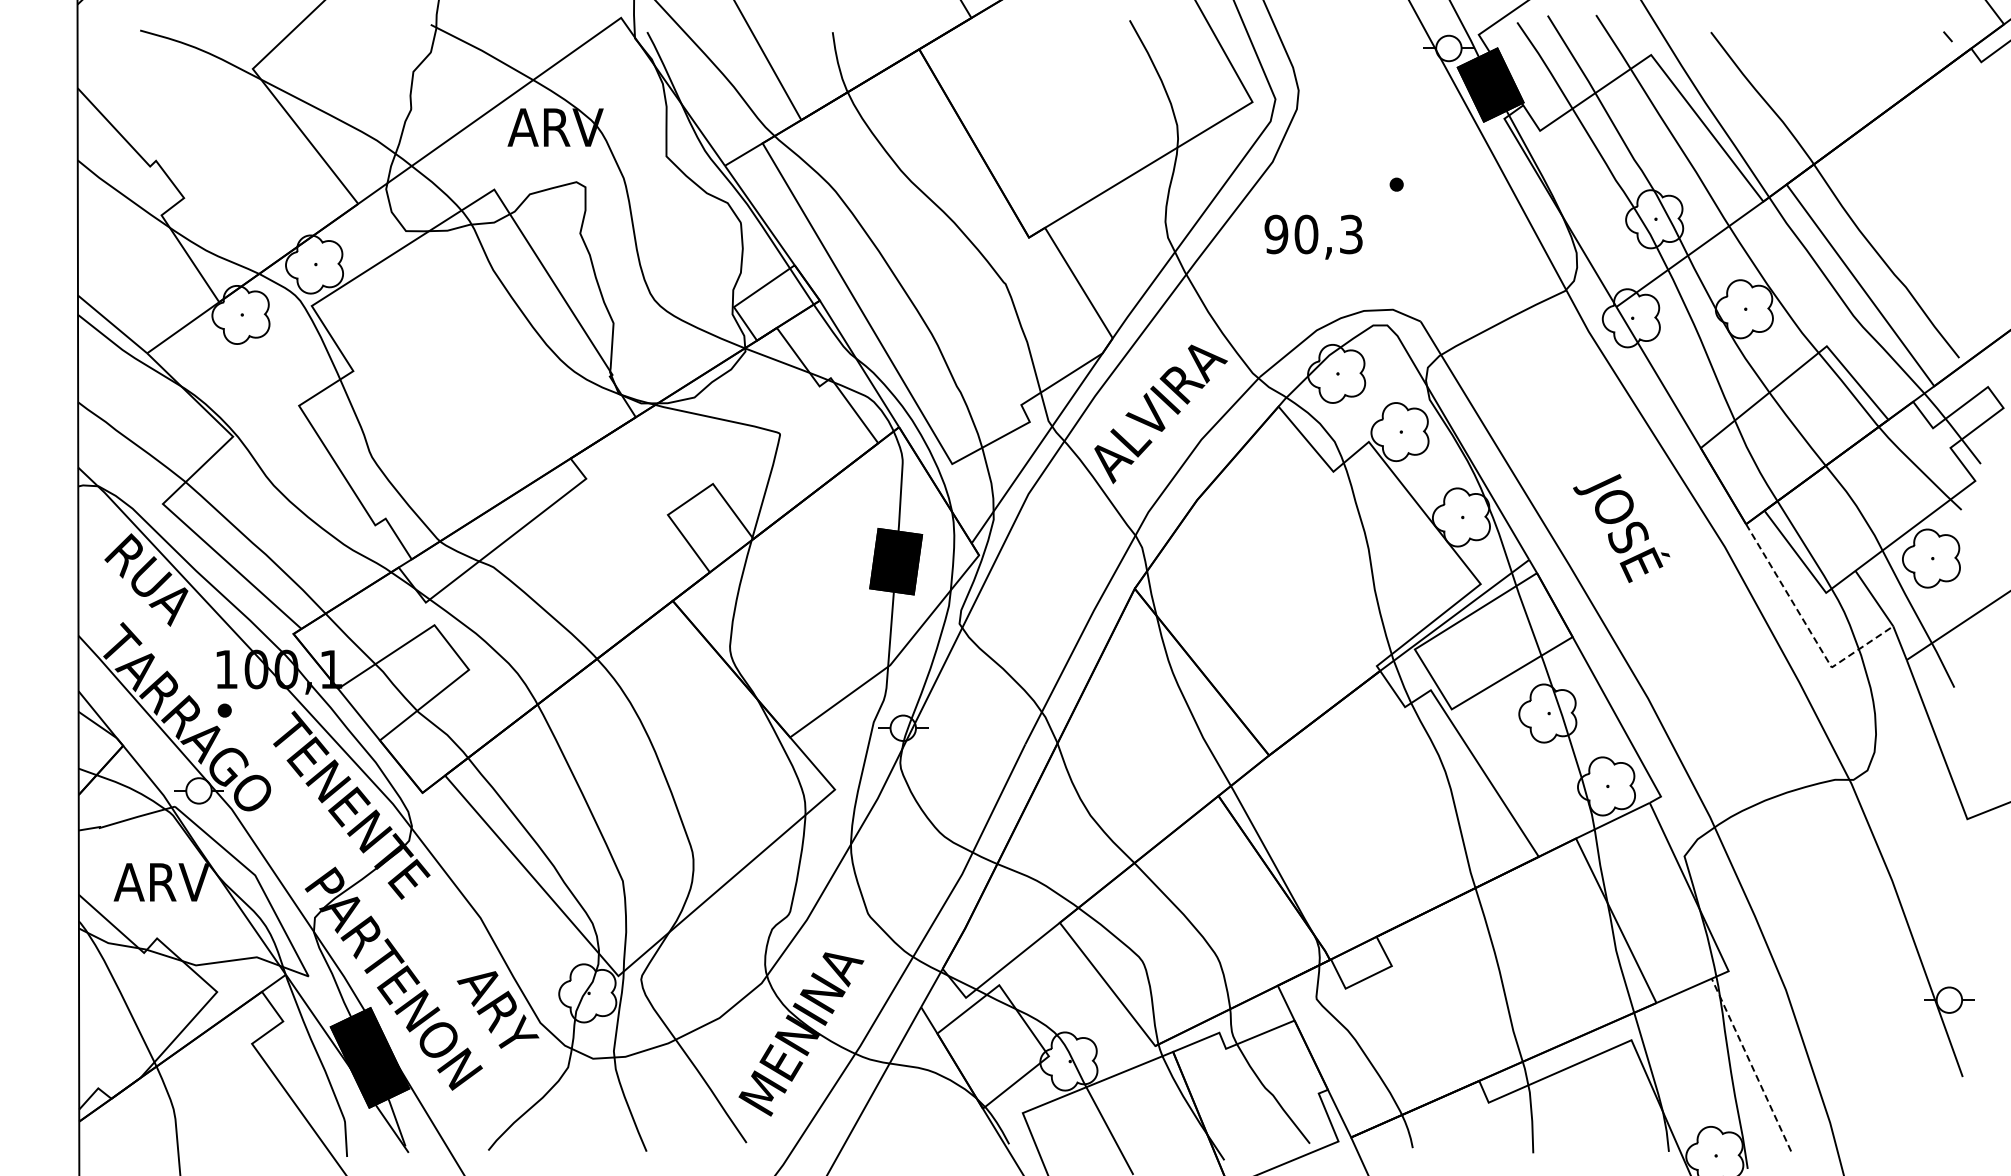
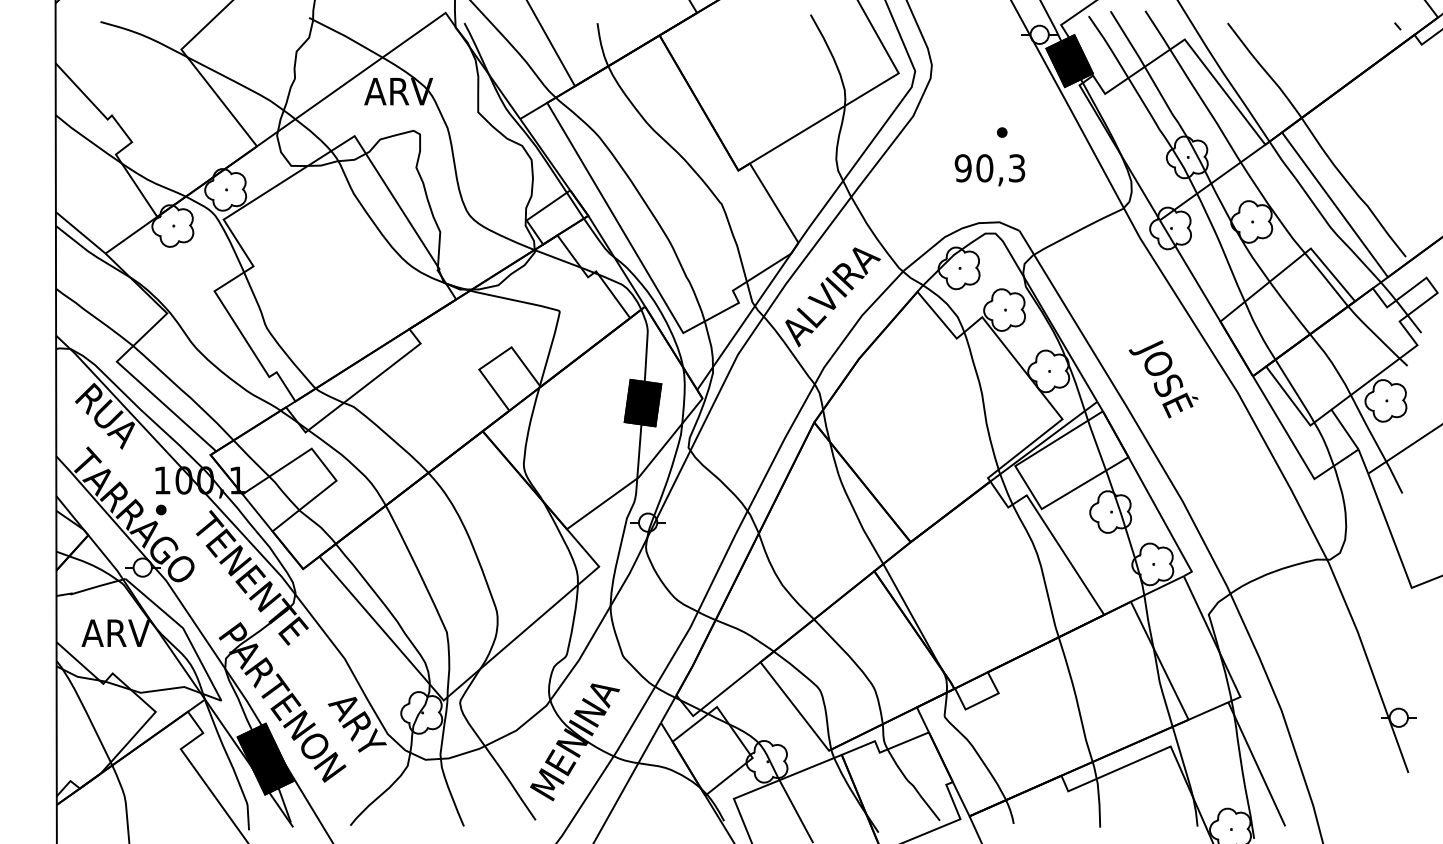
text: (1313, 236) -> (989, 169), moved
line: (1808, 628) -> (1297, 451), dashed -> solid
line: (1751, 1064) -> (1256, 763), dashed -> solid

